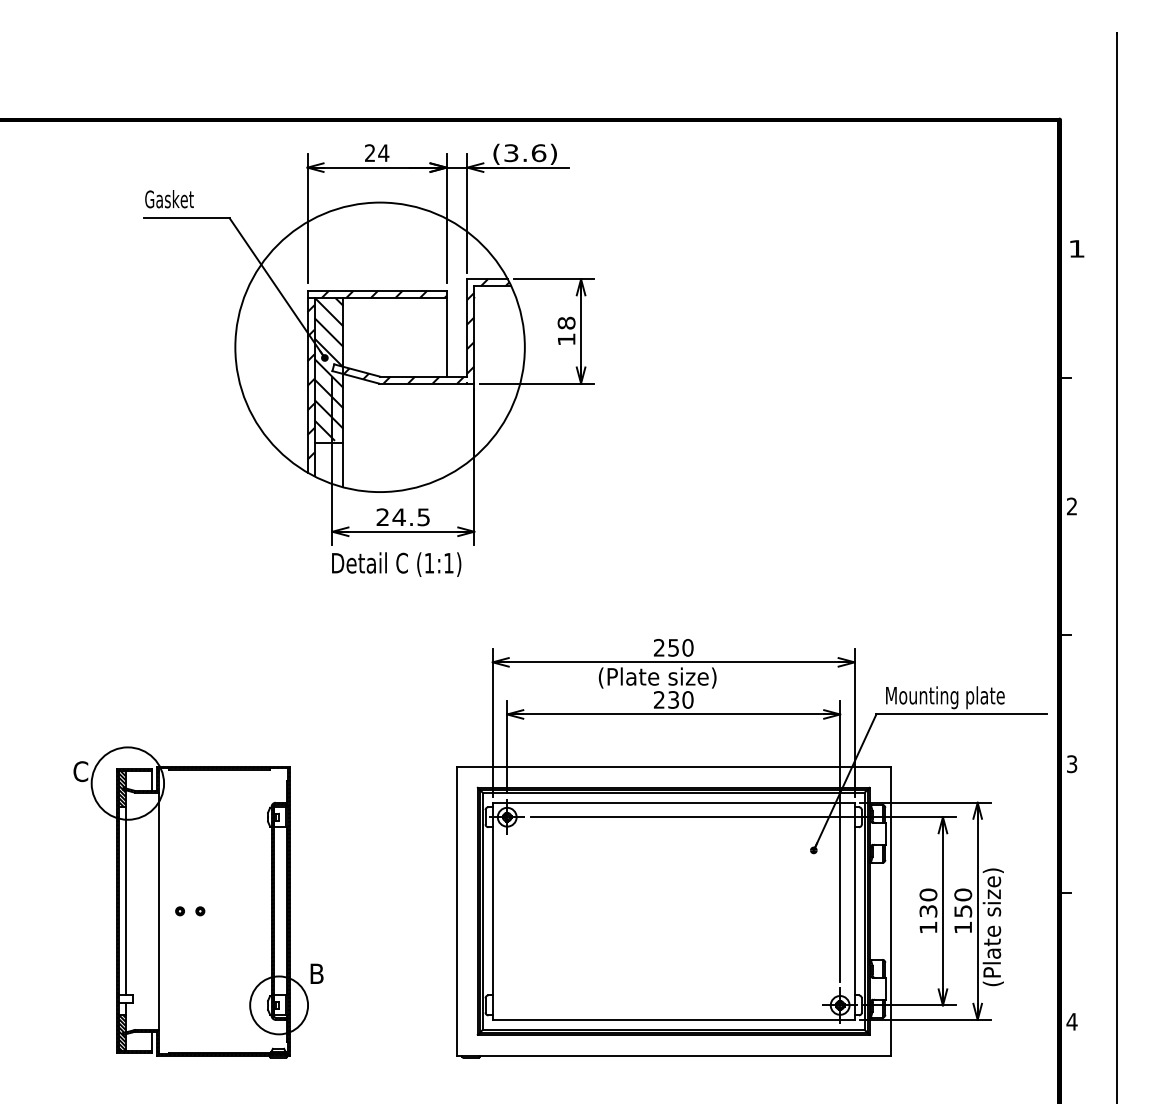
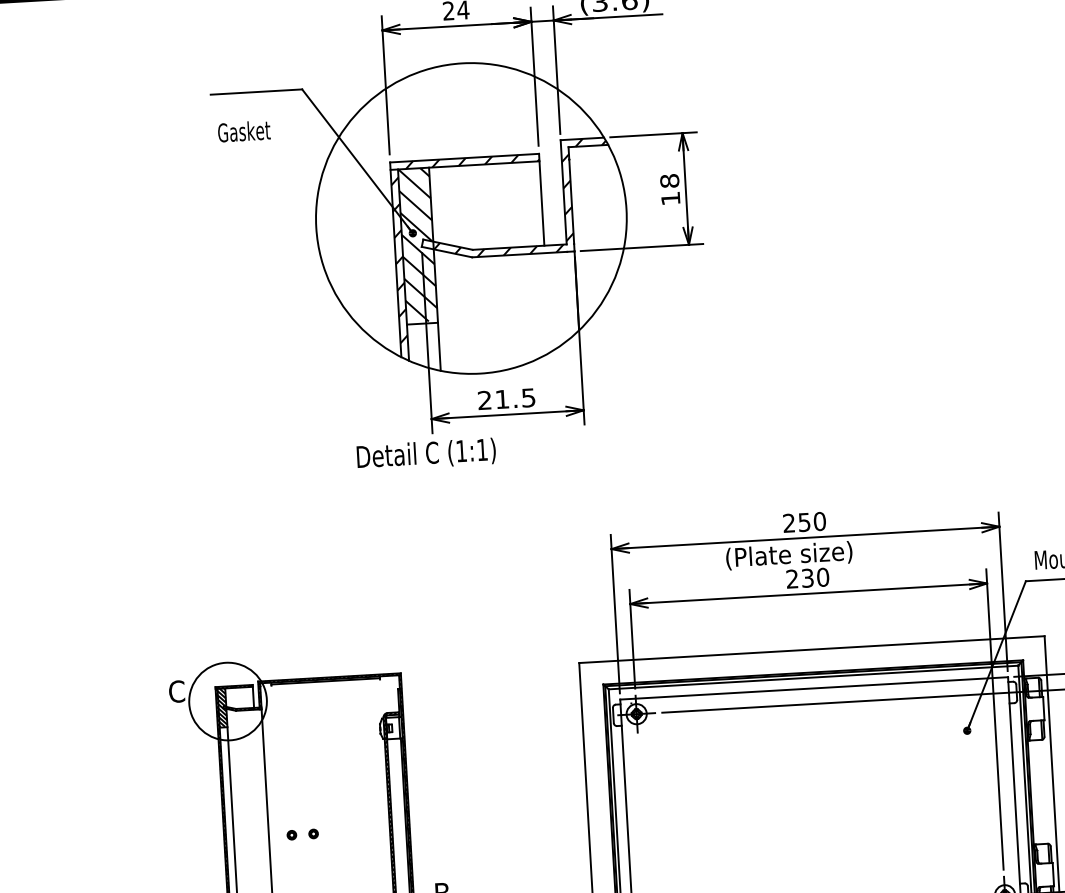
text: (169, 199) -> (244, 131), moved
text: (398, 516) -> (501, 398), 24.5 -> 21.5
text: (396, 564) -> (426, 454), moved

